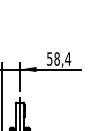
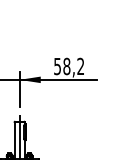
text: (68, 58) -> (81, 65), 58,4 -> 58,2

